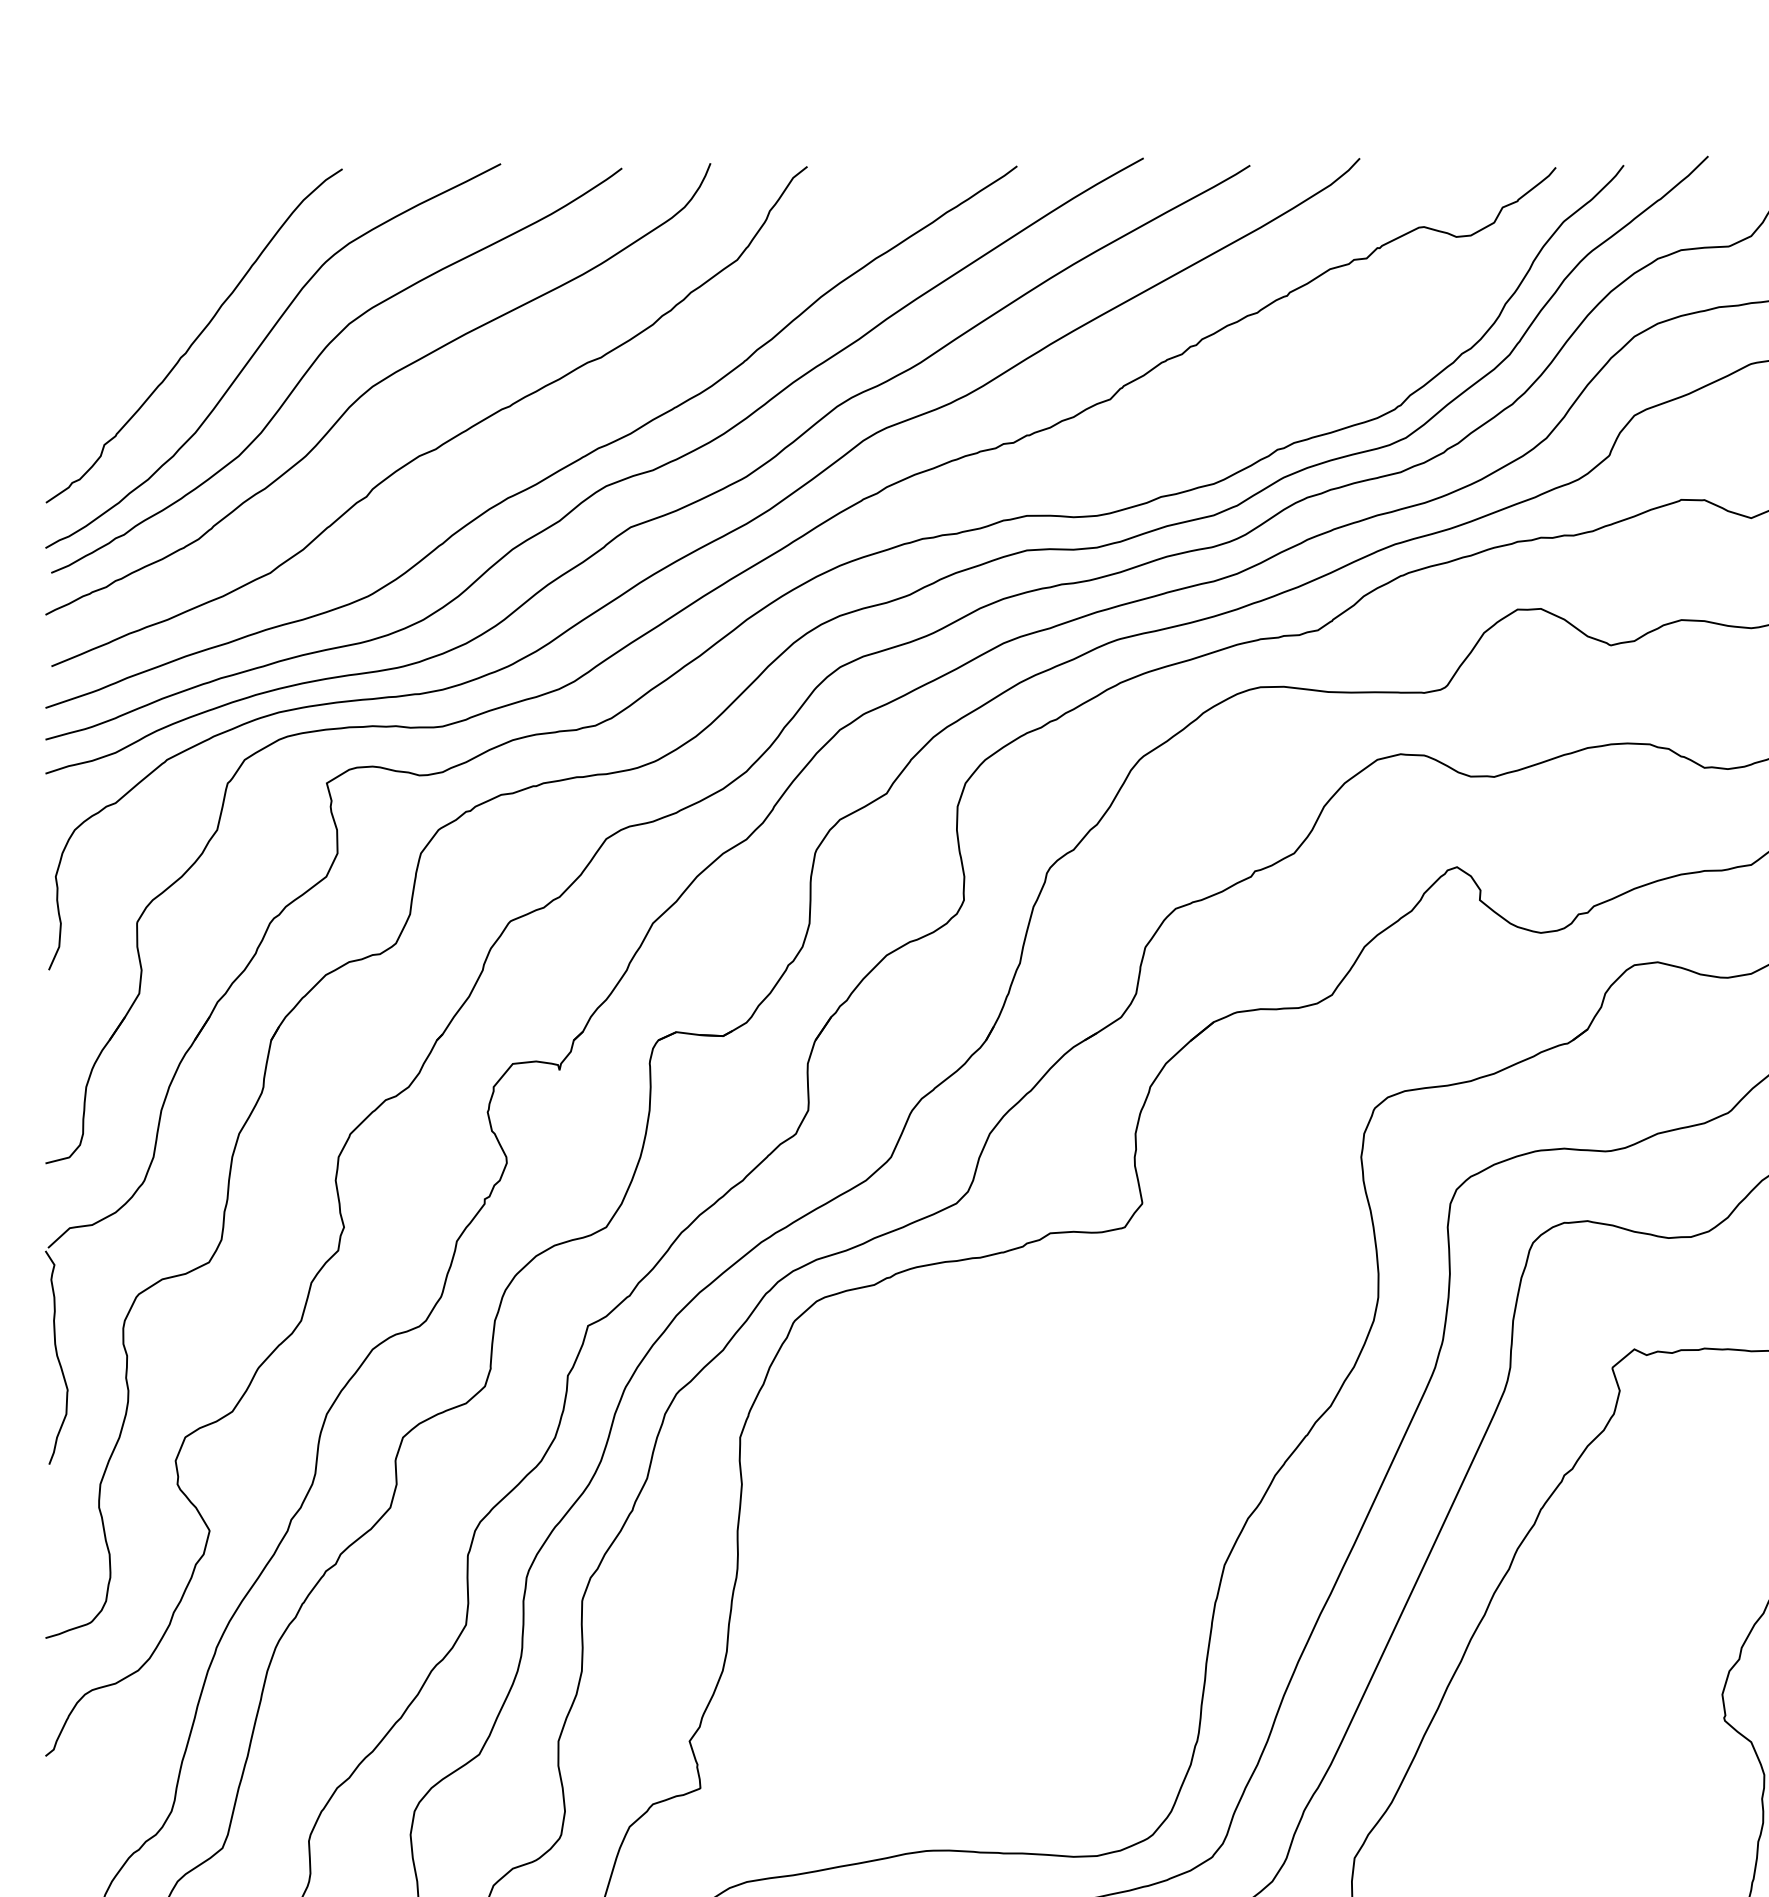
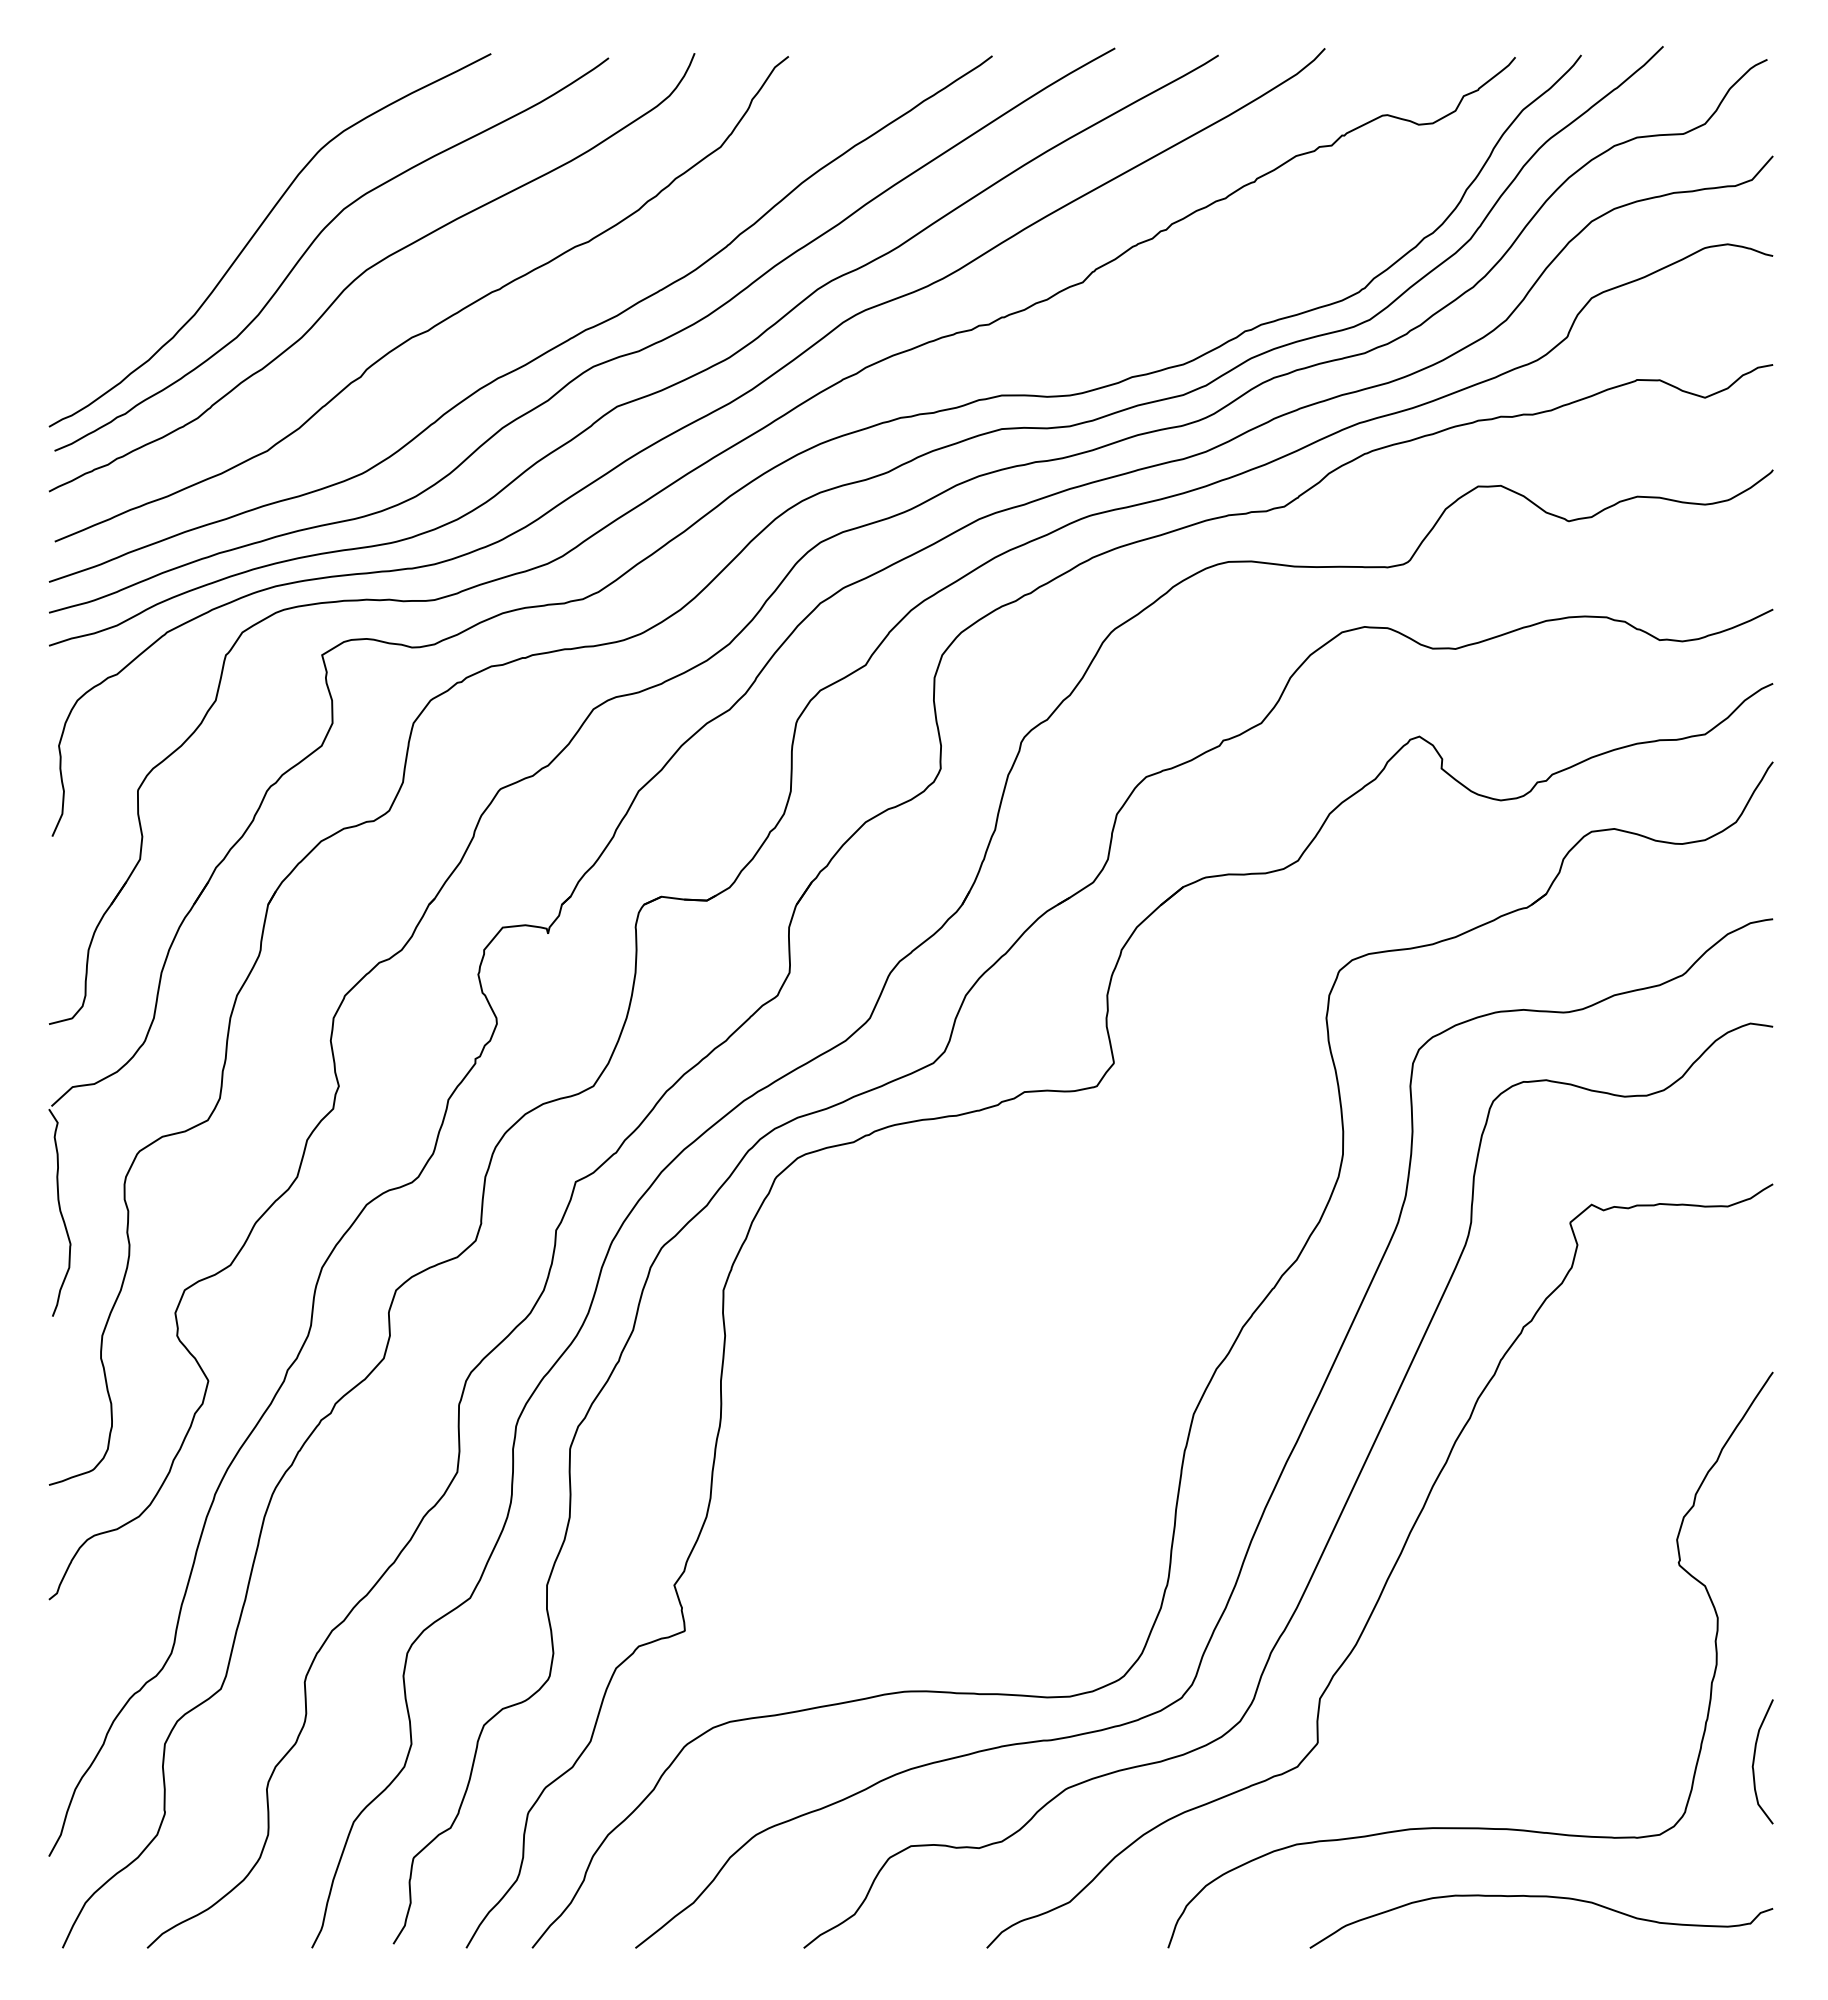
curve: (196, 337) -> (195, 222), removed

